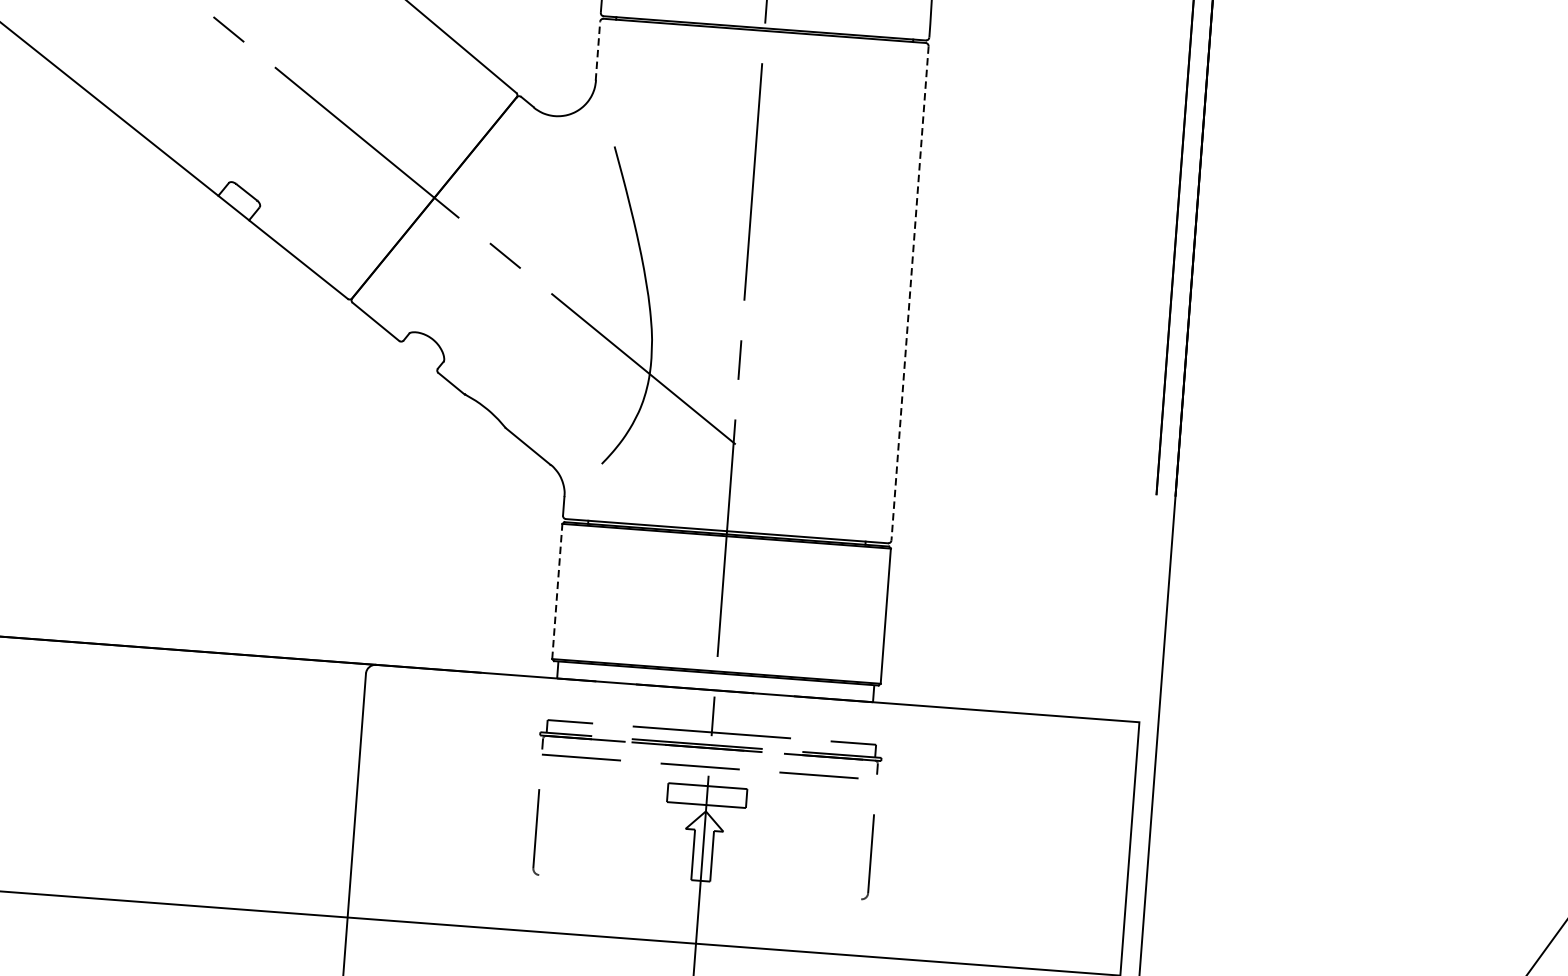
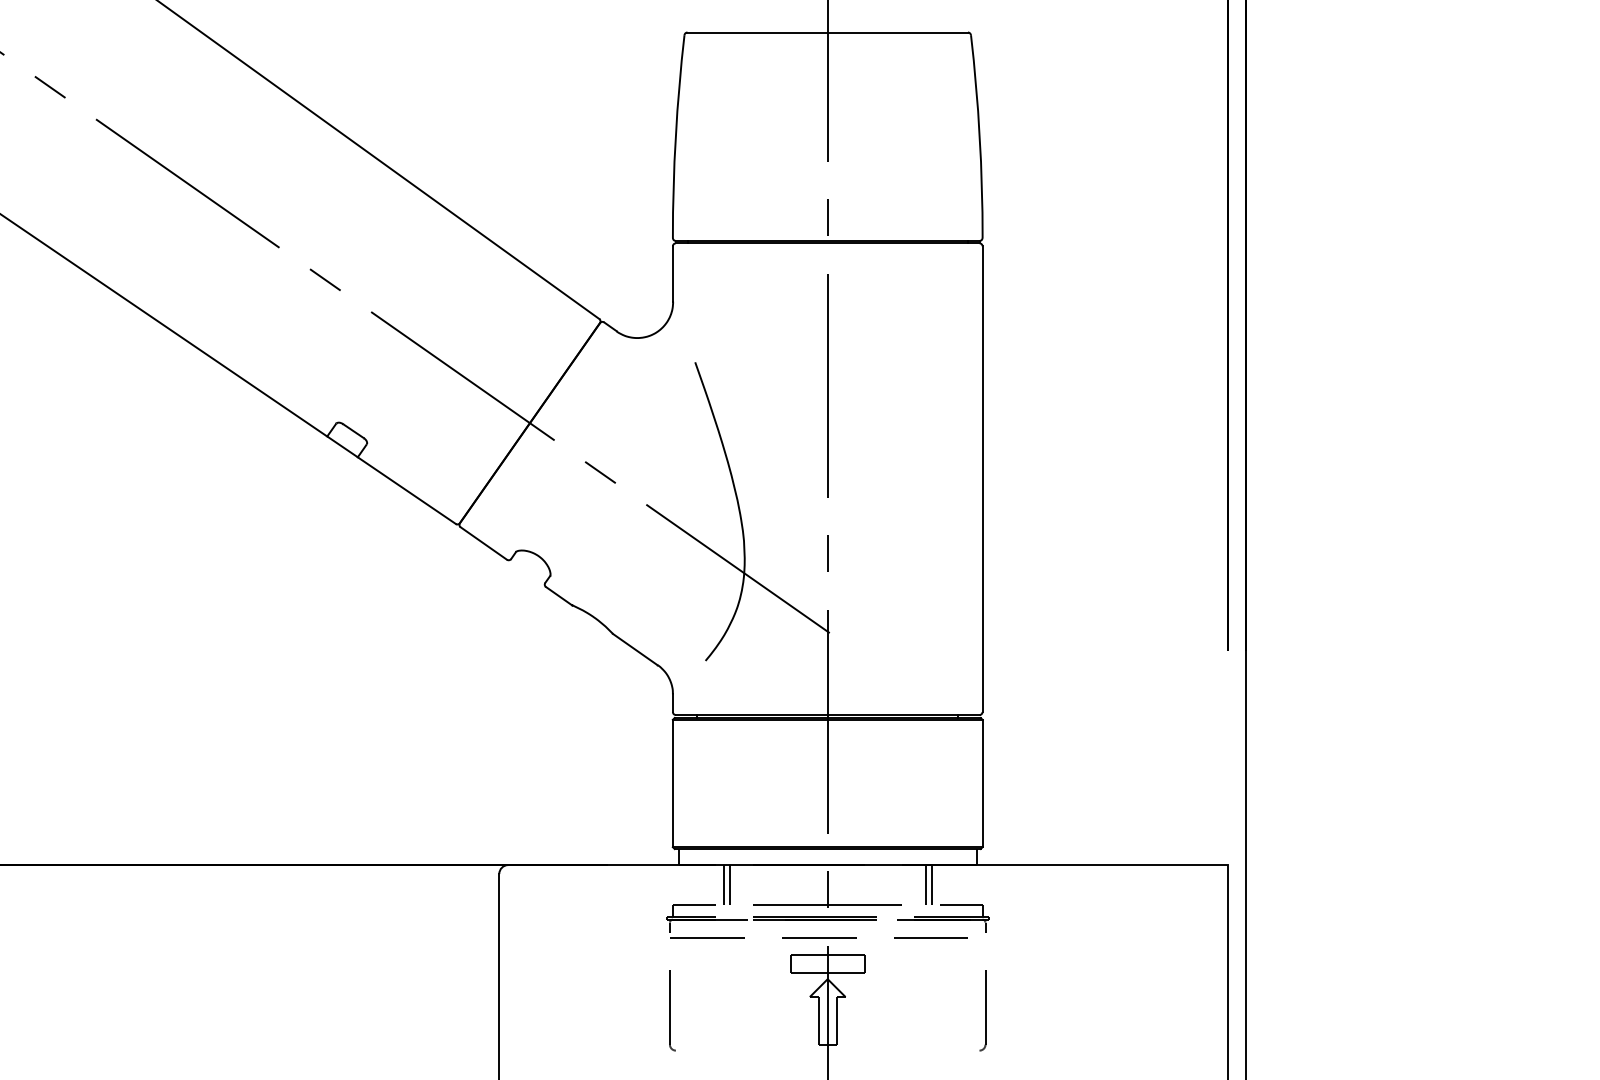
line: (597, 51) -> (672, 274), dashed -> solid
line: (909, 293) -> (982, 479), dashed -> solid
line: (556, 591) -> (672, 783), dashed -> solid
line: (602, 702) -> (723, 884), added
line: (609, 703) -> (729, 884), added
line: (817, 718) -> (925, 884), added
line: (823, 719) -> (931, 884), added

